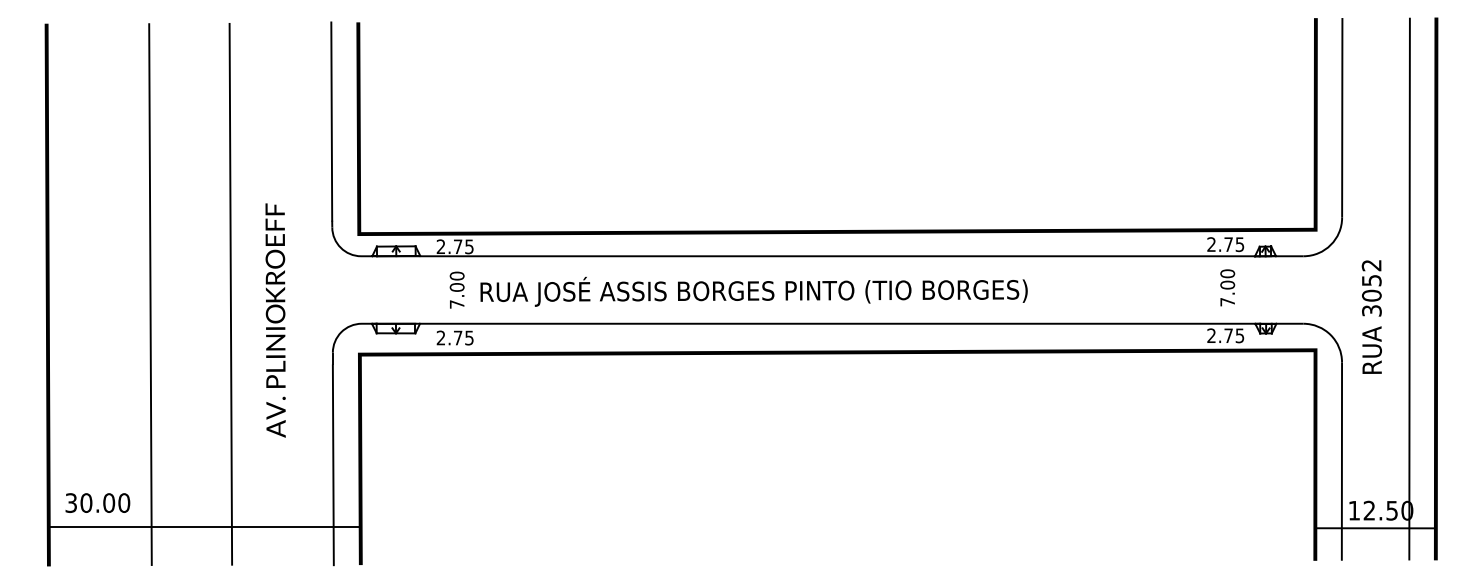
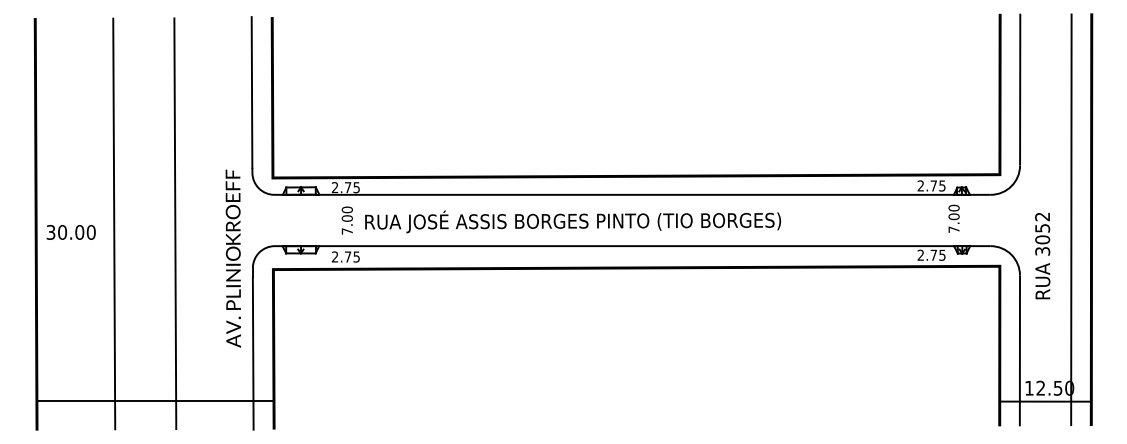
text: (1226, 287) -> (953, 218), moved
text: (1371, 317) -> (1042, 256), moved
text: (274, 320) -> (232, 258), moved
text: (96, 503) -> (70, 232), moved

